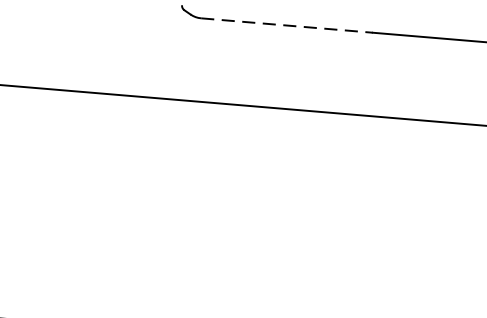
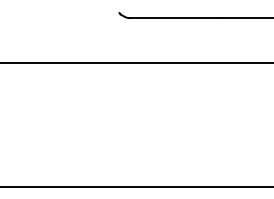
line: (287, 26) -> (176, 18), dashed -> solid

